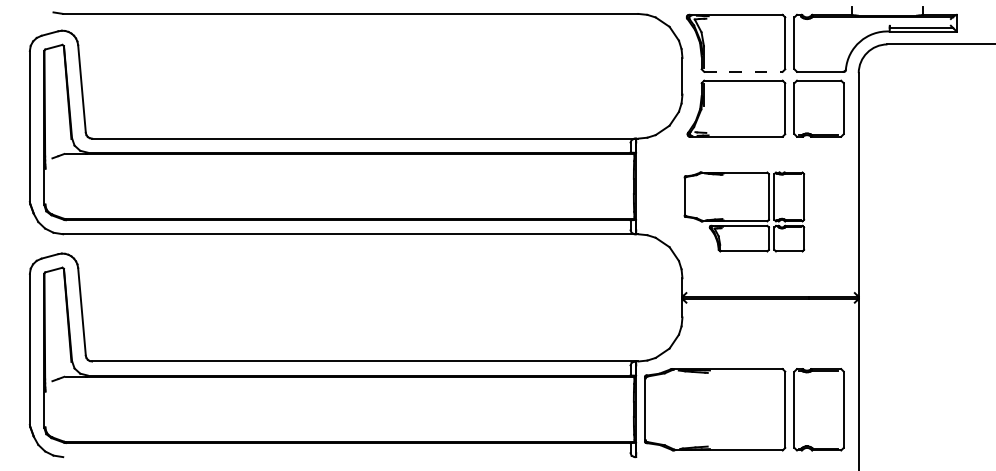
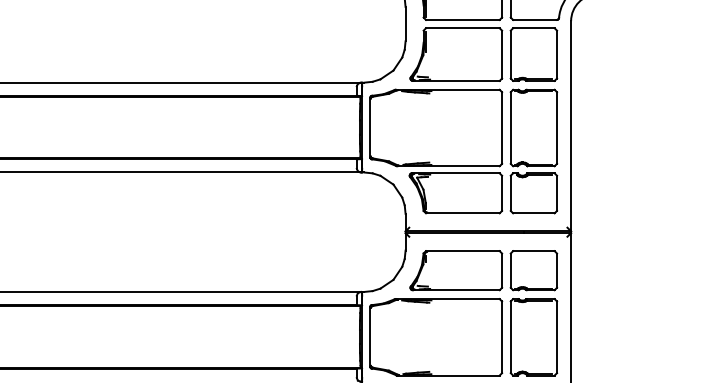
line: (743, 71) -> (462, 19), dashed -> solid
part: (744, 211) -> (463, 151), size x1.67
part: (765, 338) -> (483, 270), added

